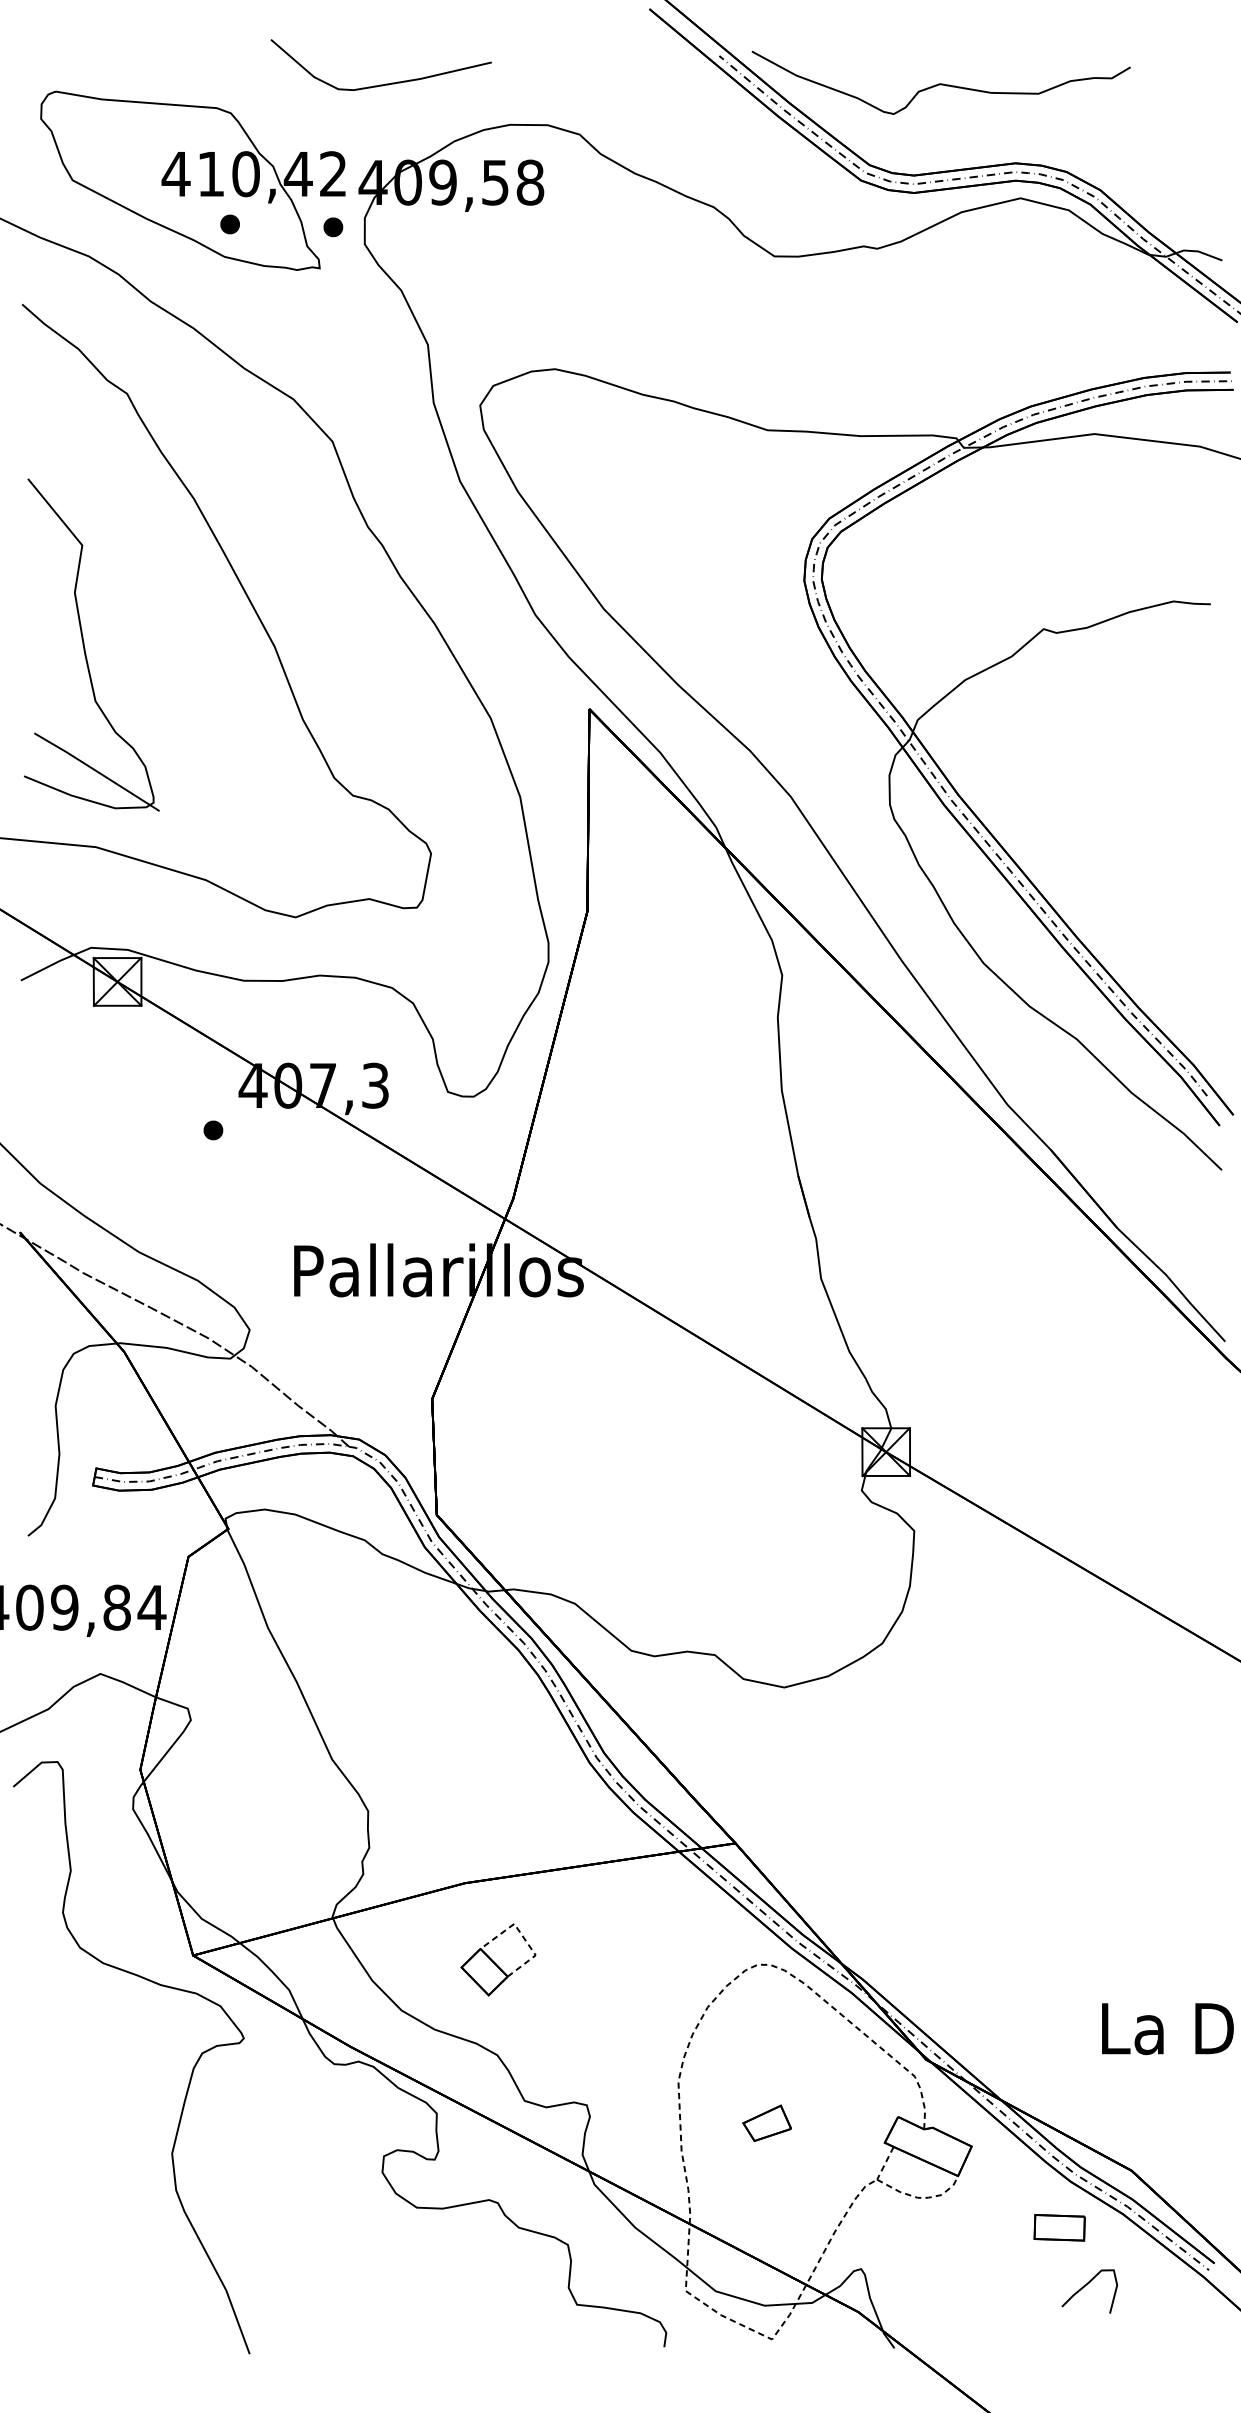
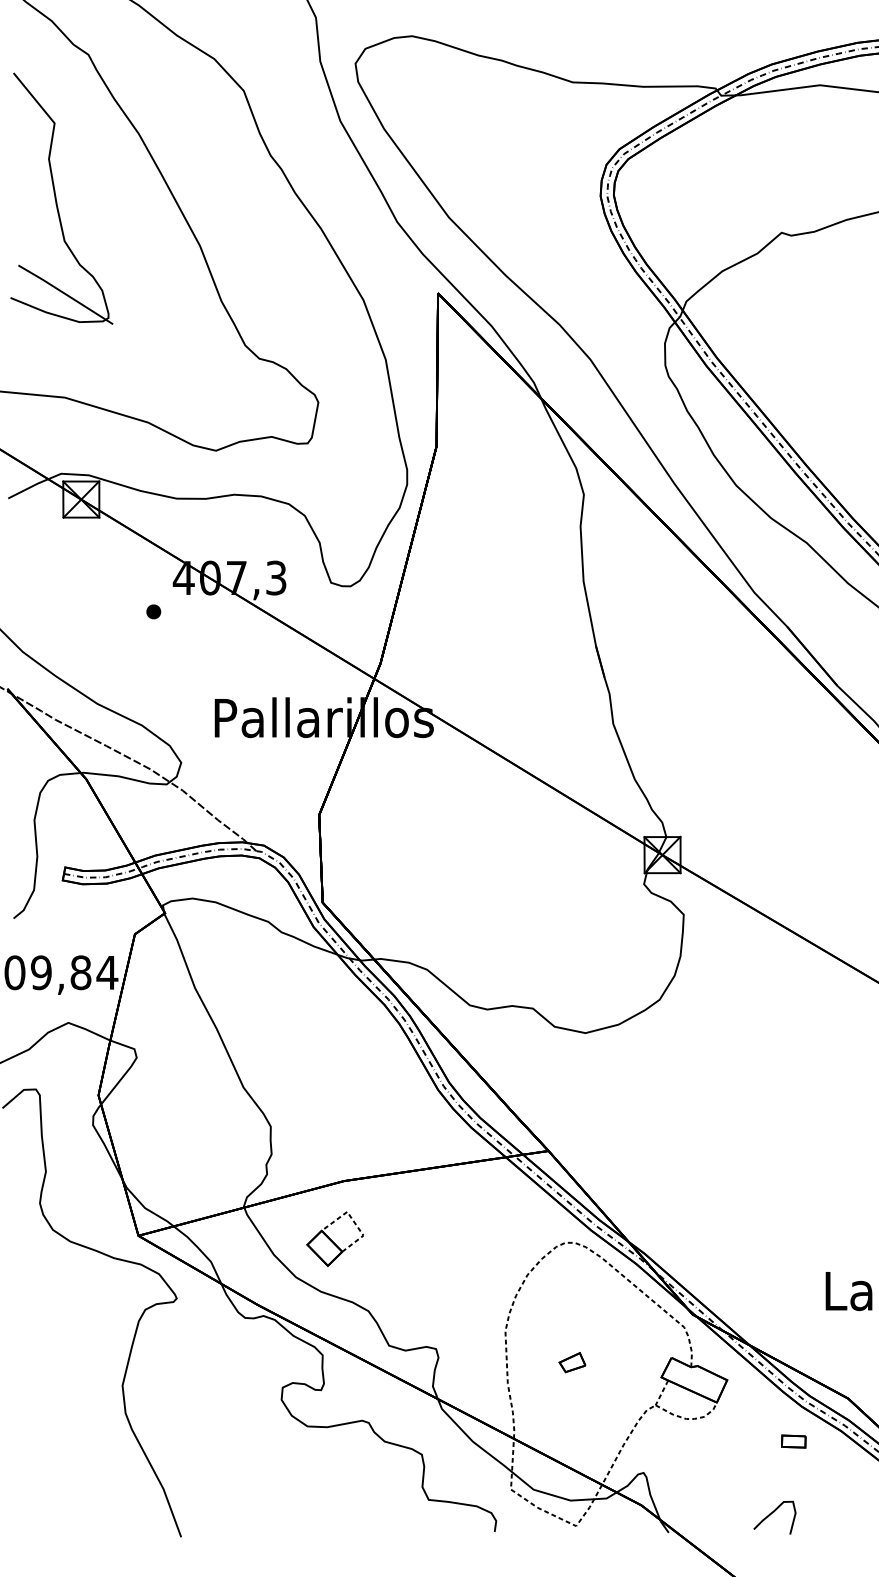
part: (84, 644) -> (56, 198), moved
part: (498, 1959) -> (335, 1238), moved
part: (766, 2122) -> (572, 1362), size x0.71
part: (1059, 2227) -> (793, 1441), size x0.62
curve: (1085, 2286) -> (771, 1514), moved

